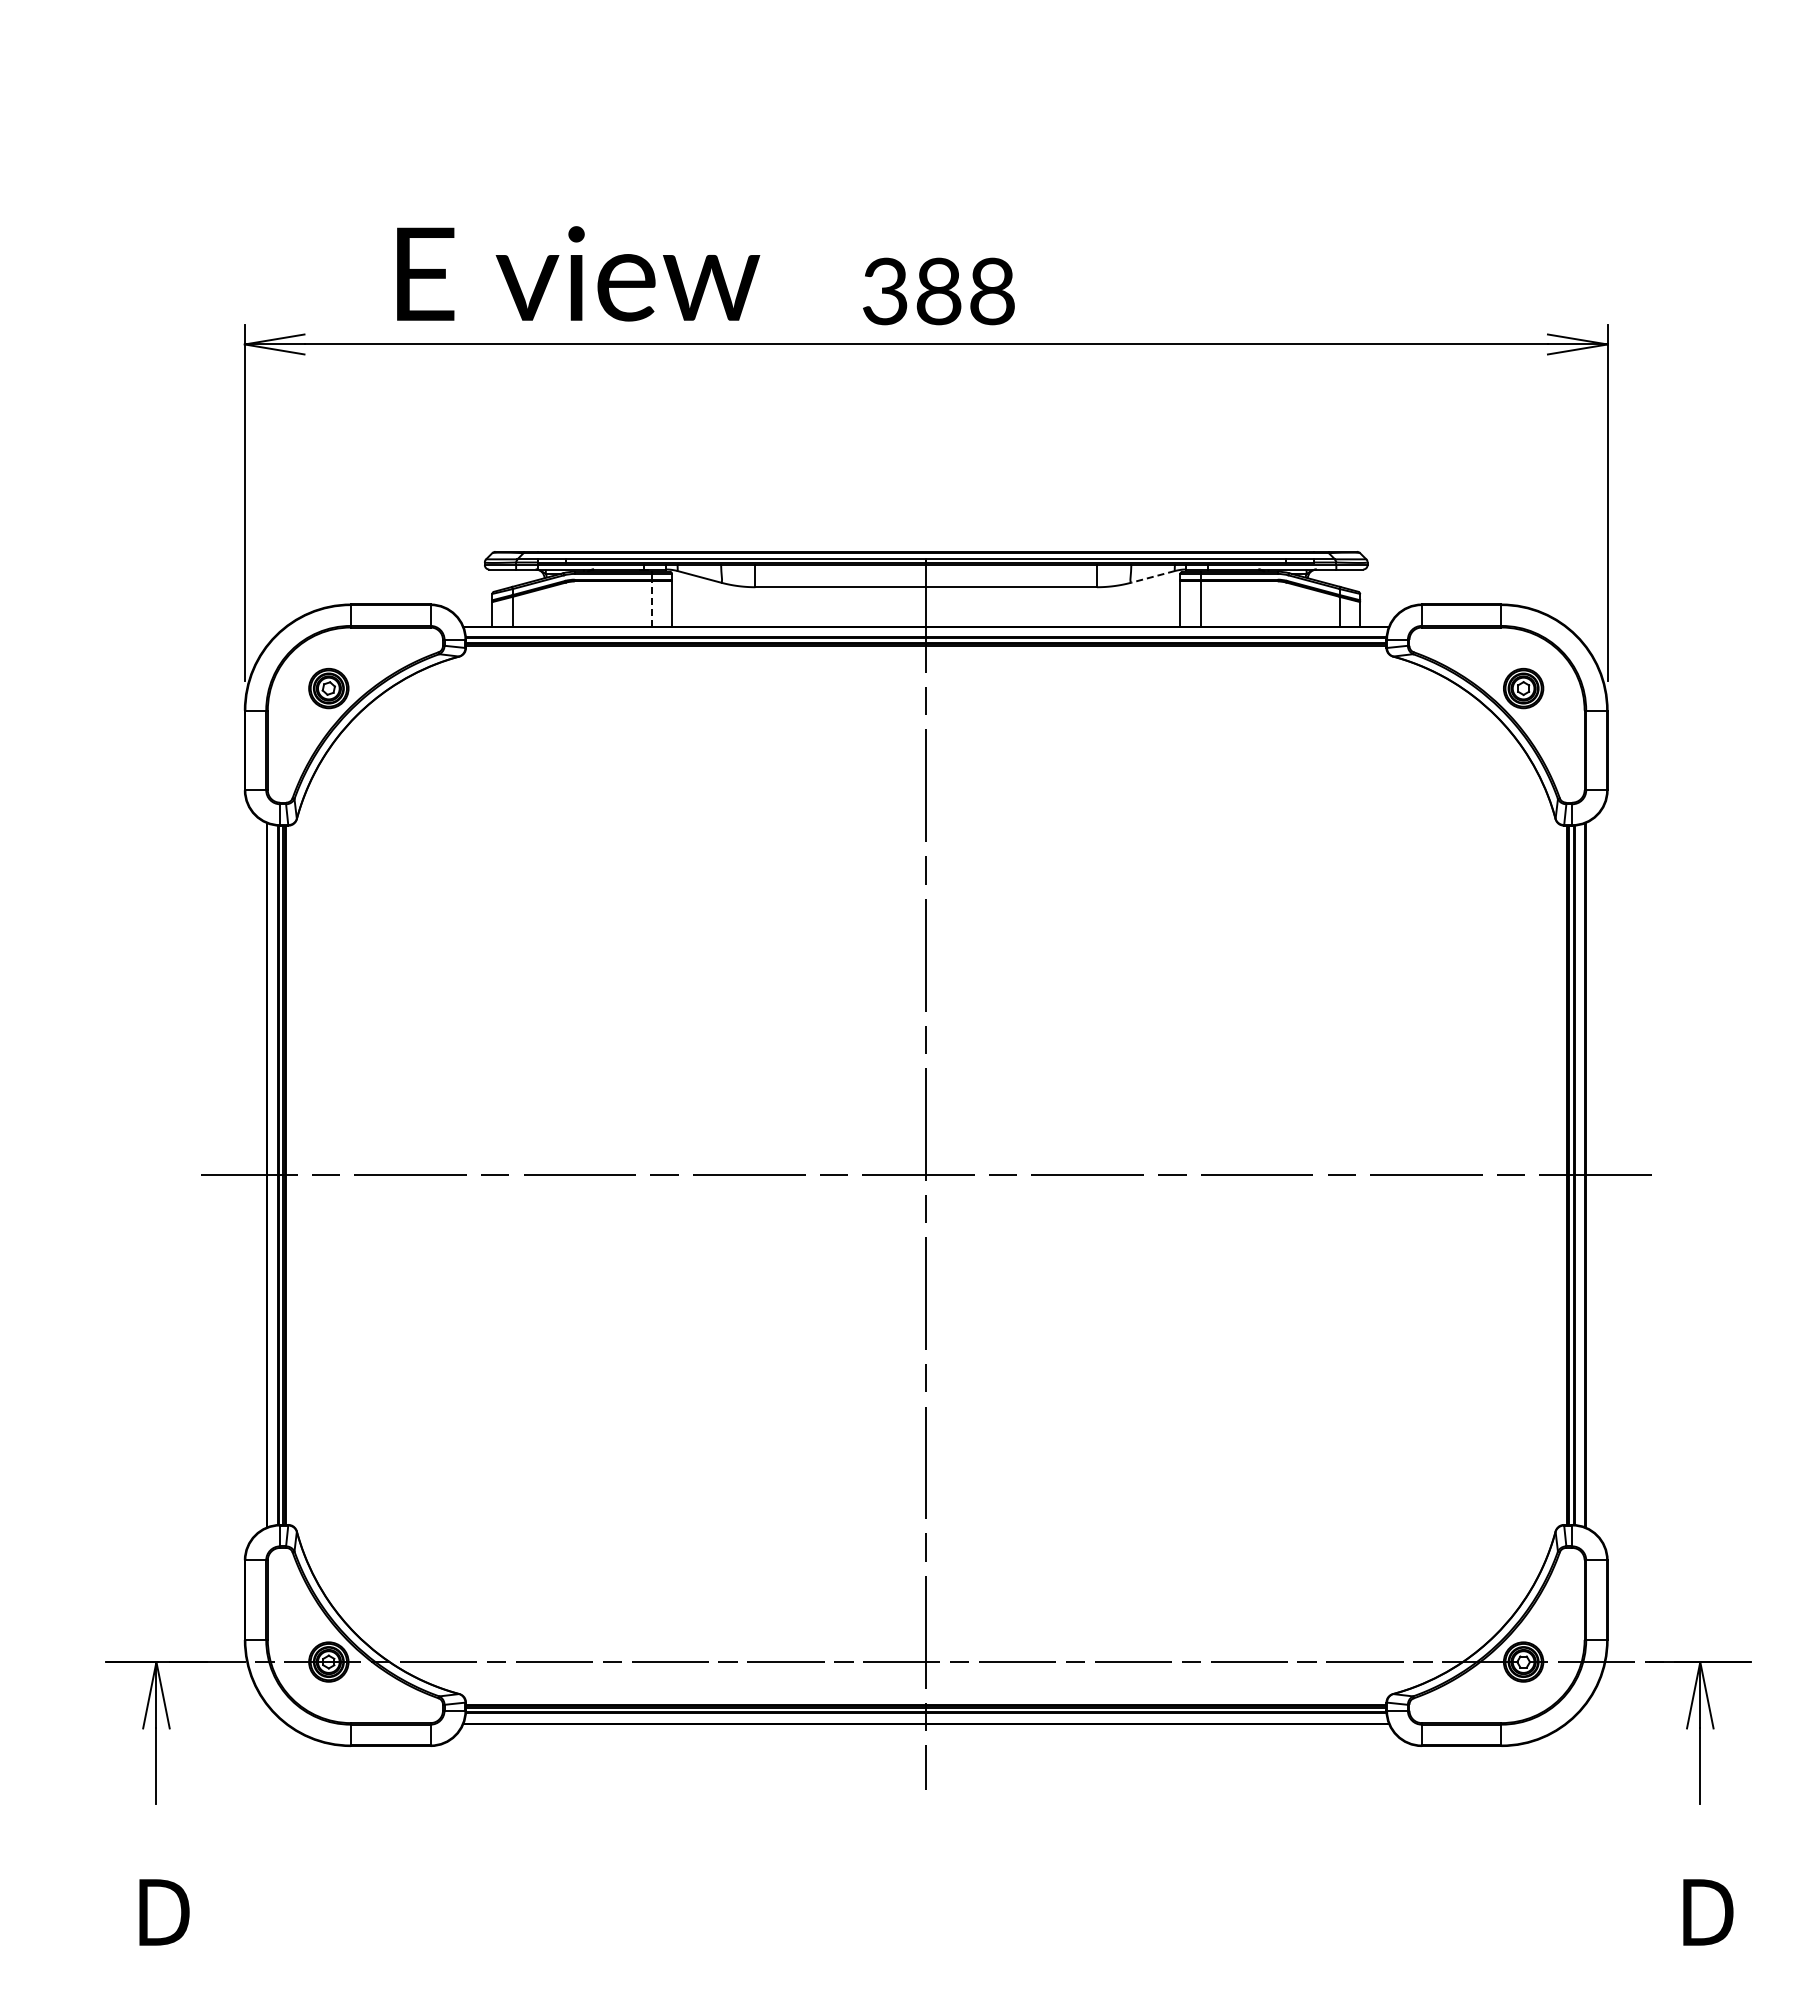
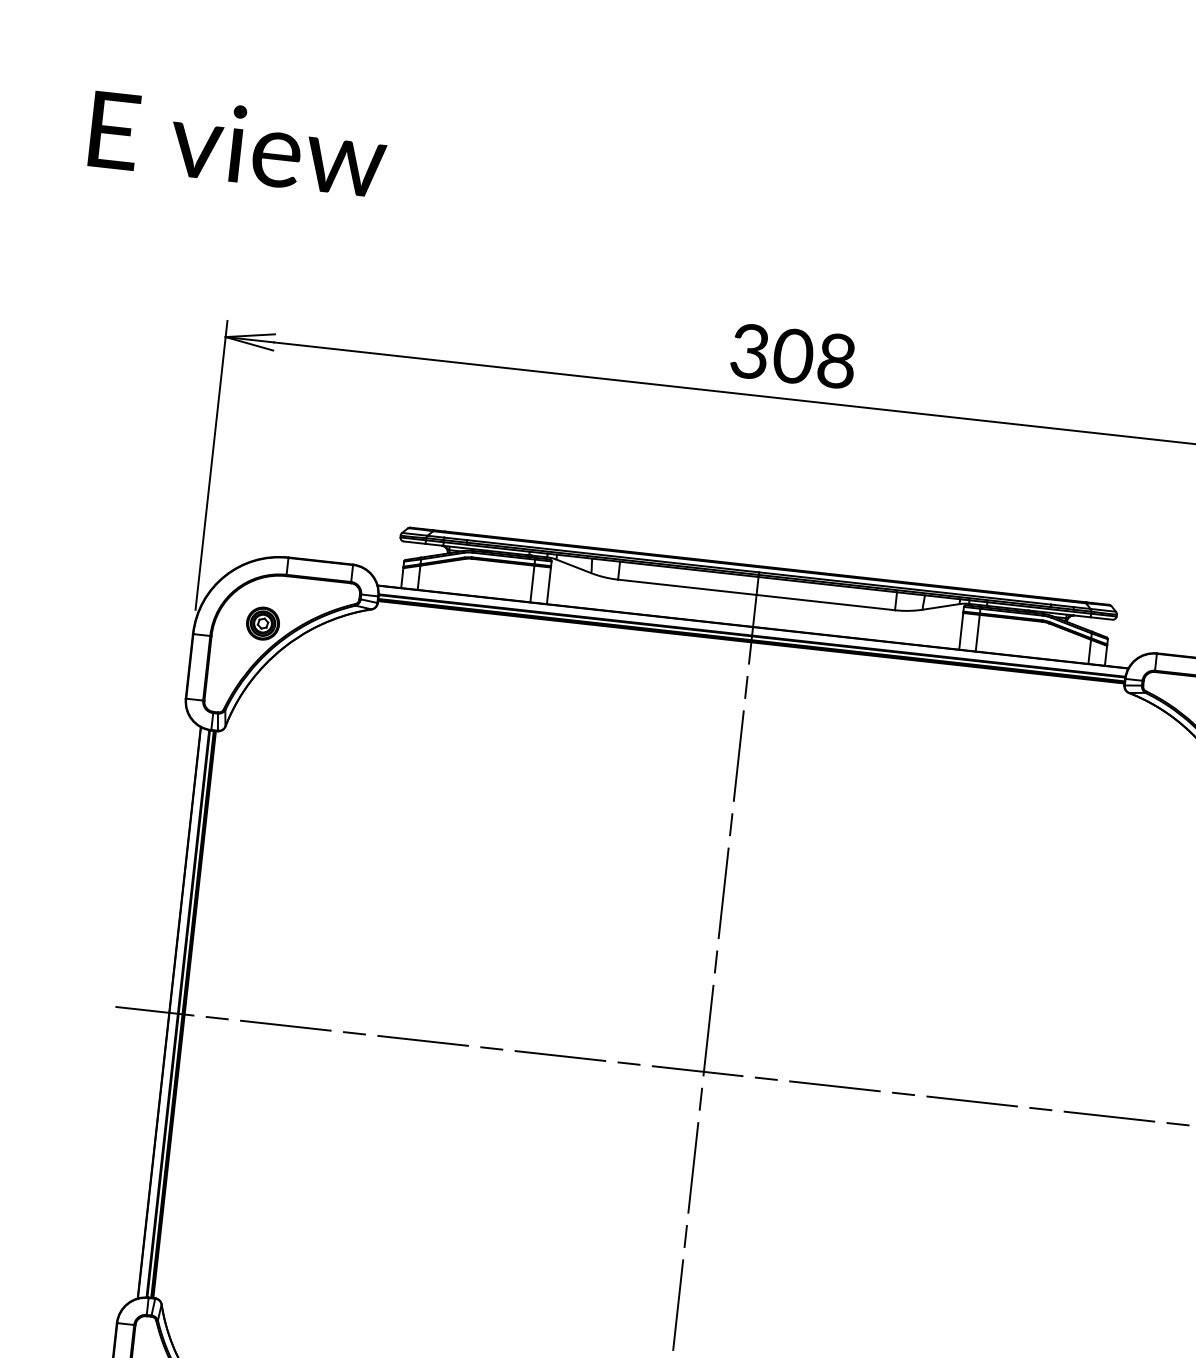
text: (578, 273) -> (238, 143), moved
text: (938, 291) -> (793, 356), 388 -> 308
line: (1153, 576) -> (941, 606), dashed -> solid
line: (651, 604) -> (532, 584), dashed -> solid

